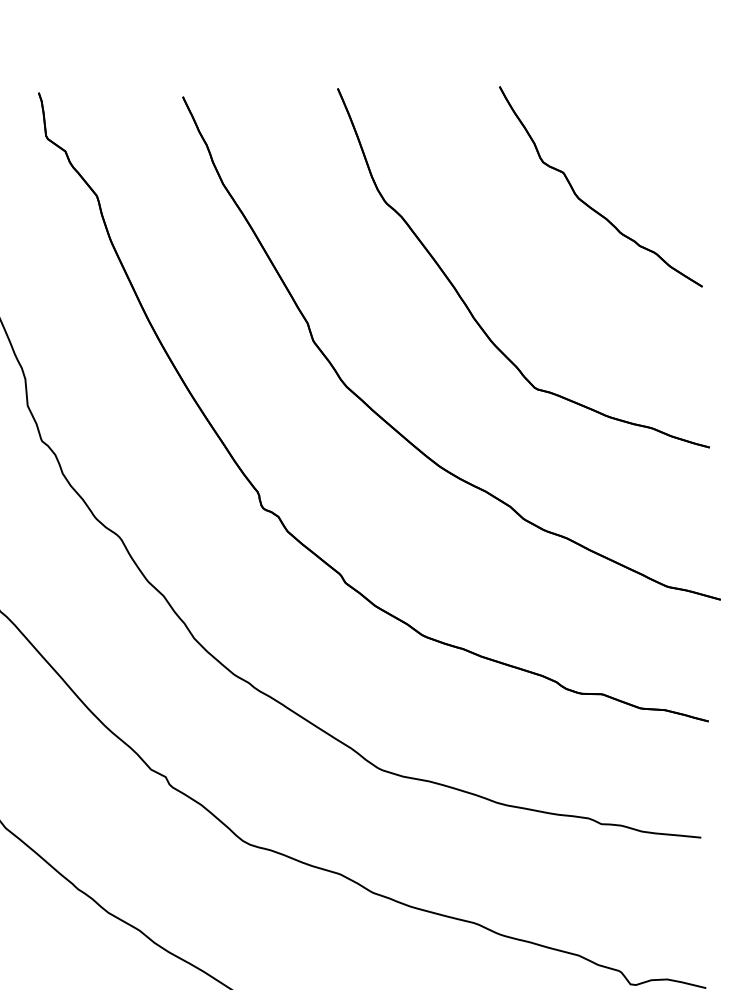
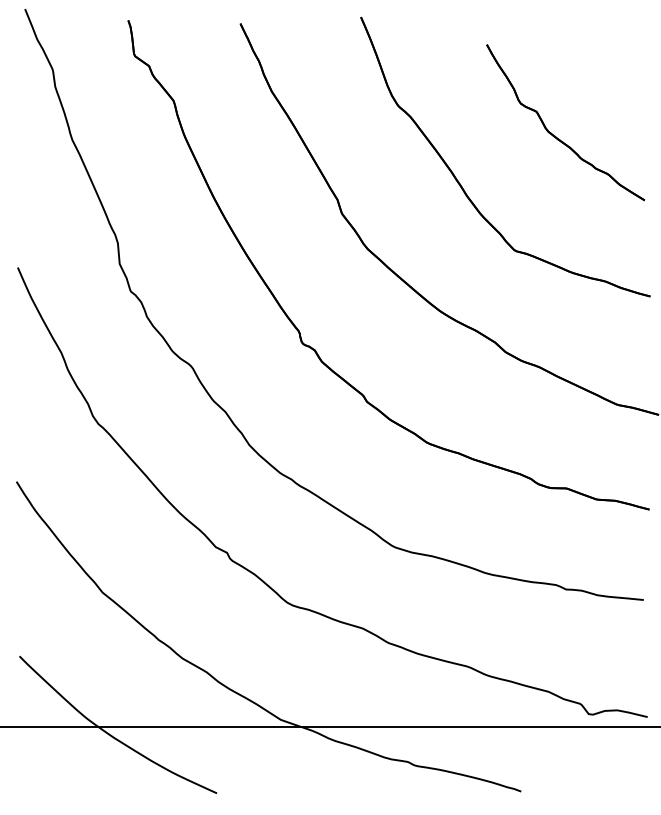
part: (587, 203) -> (555, 135), moved

